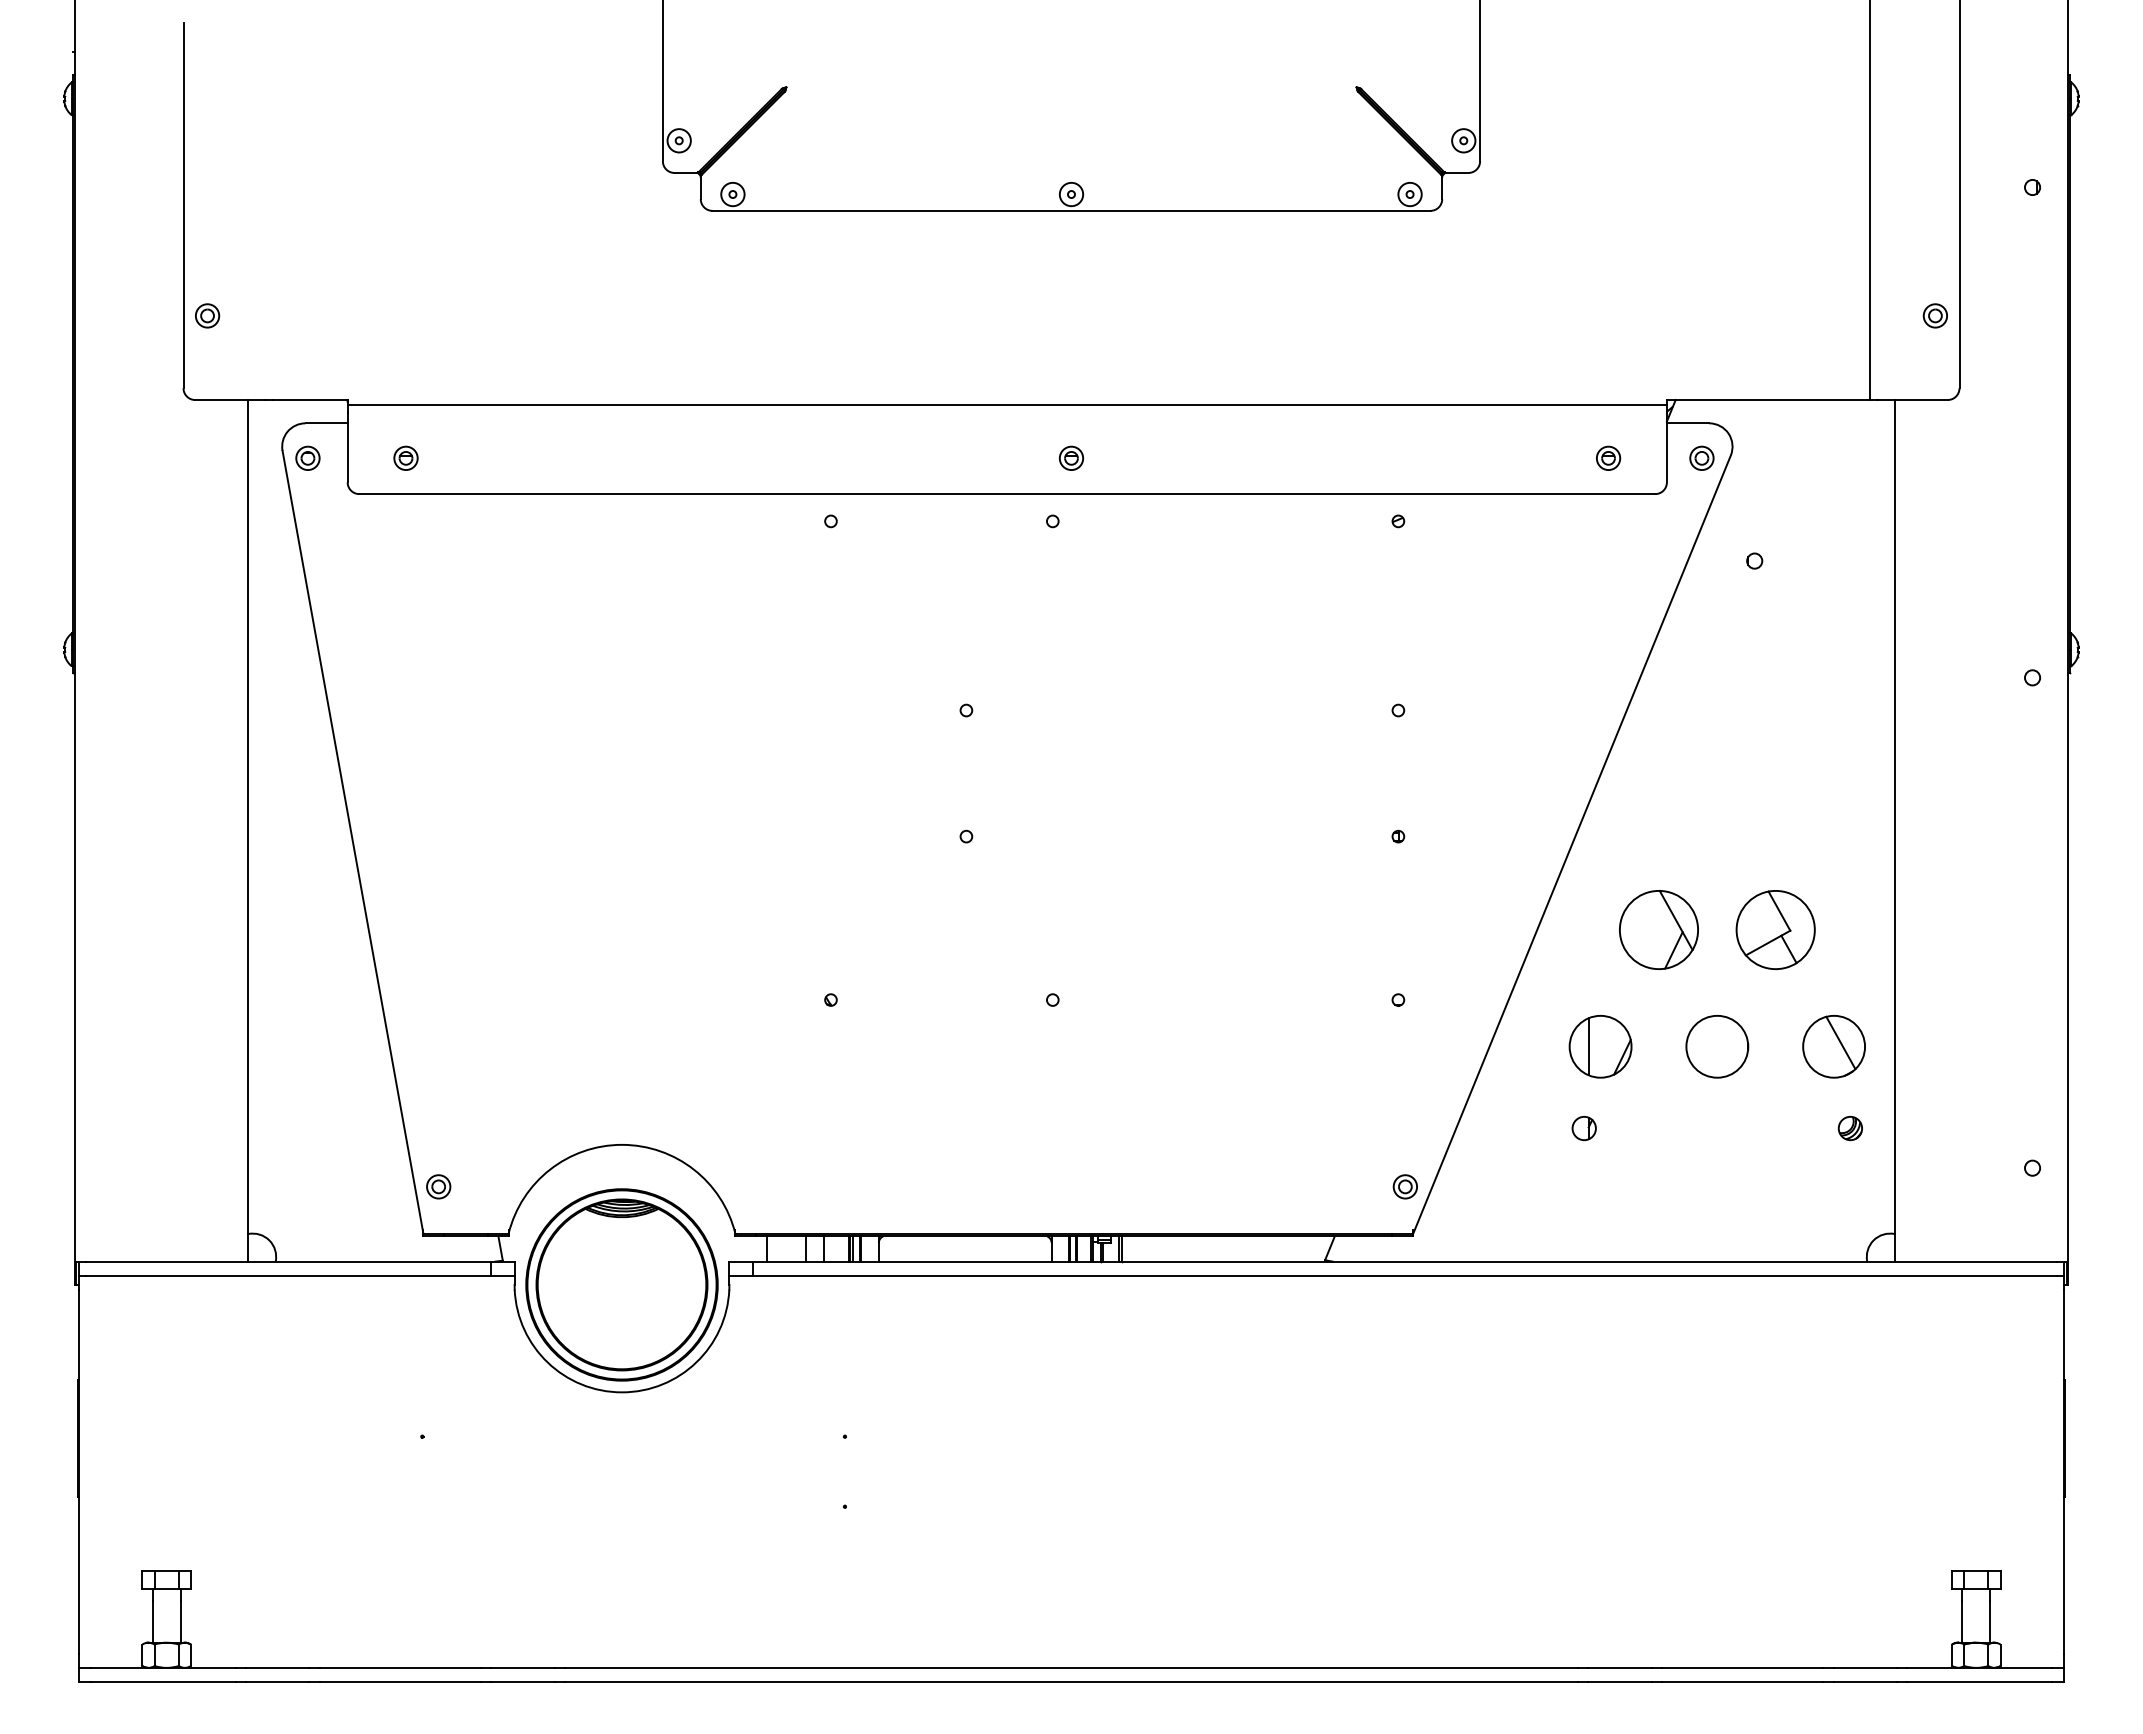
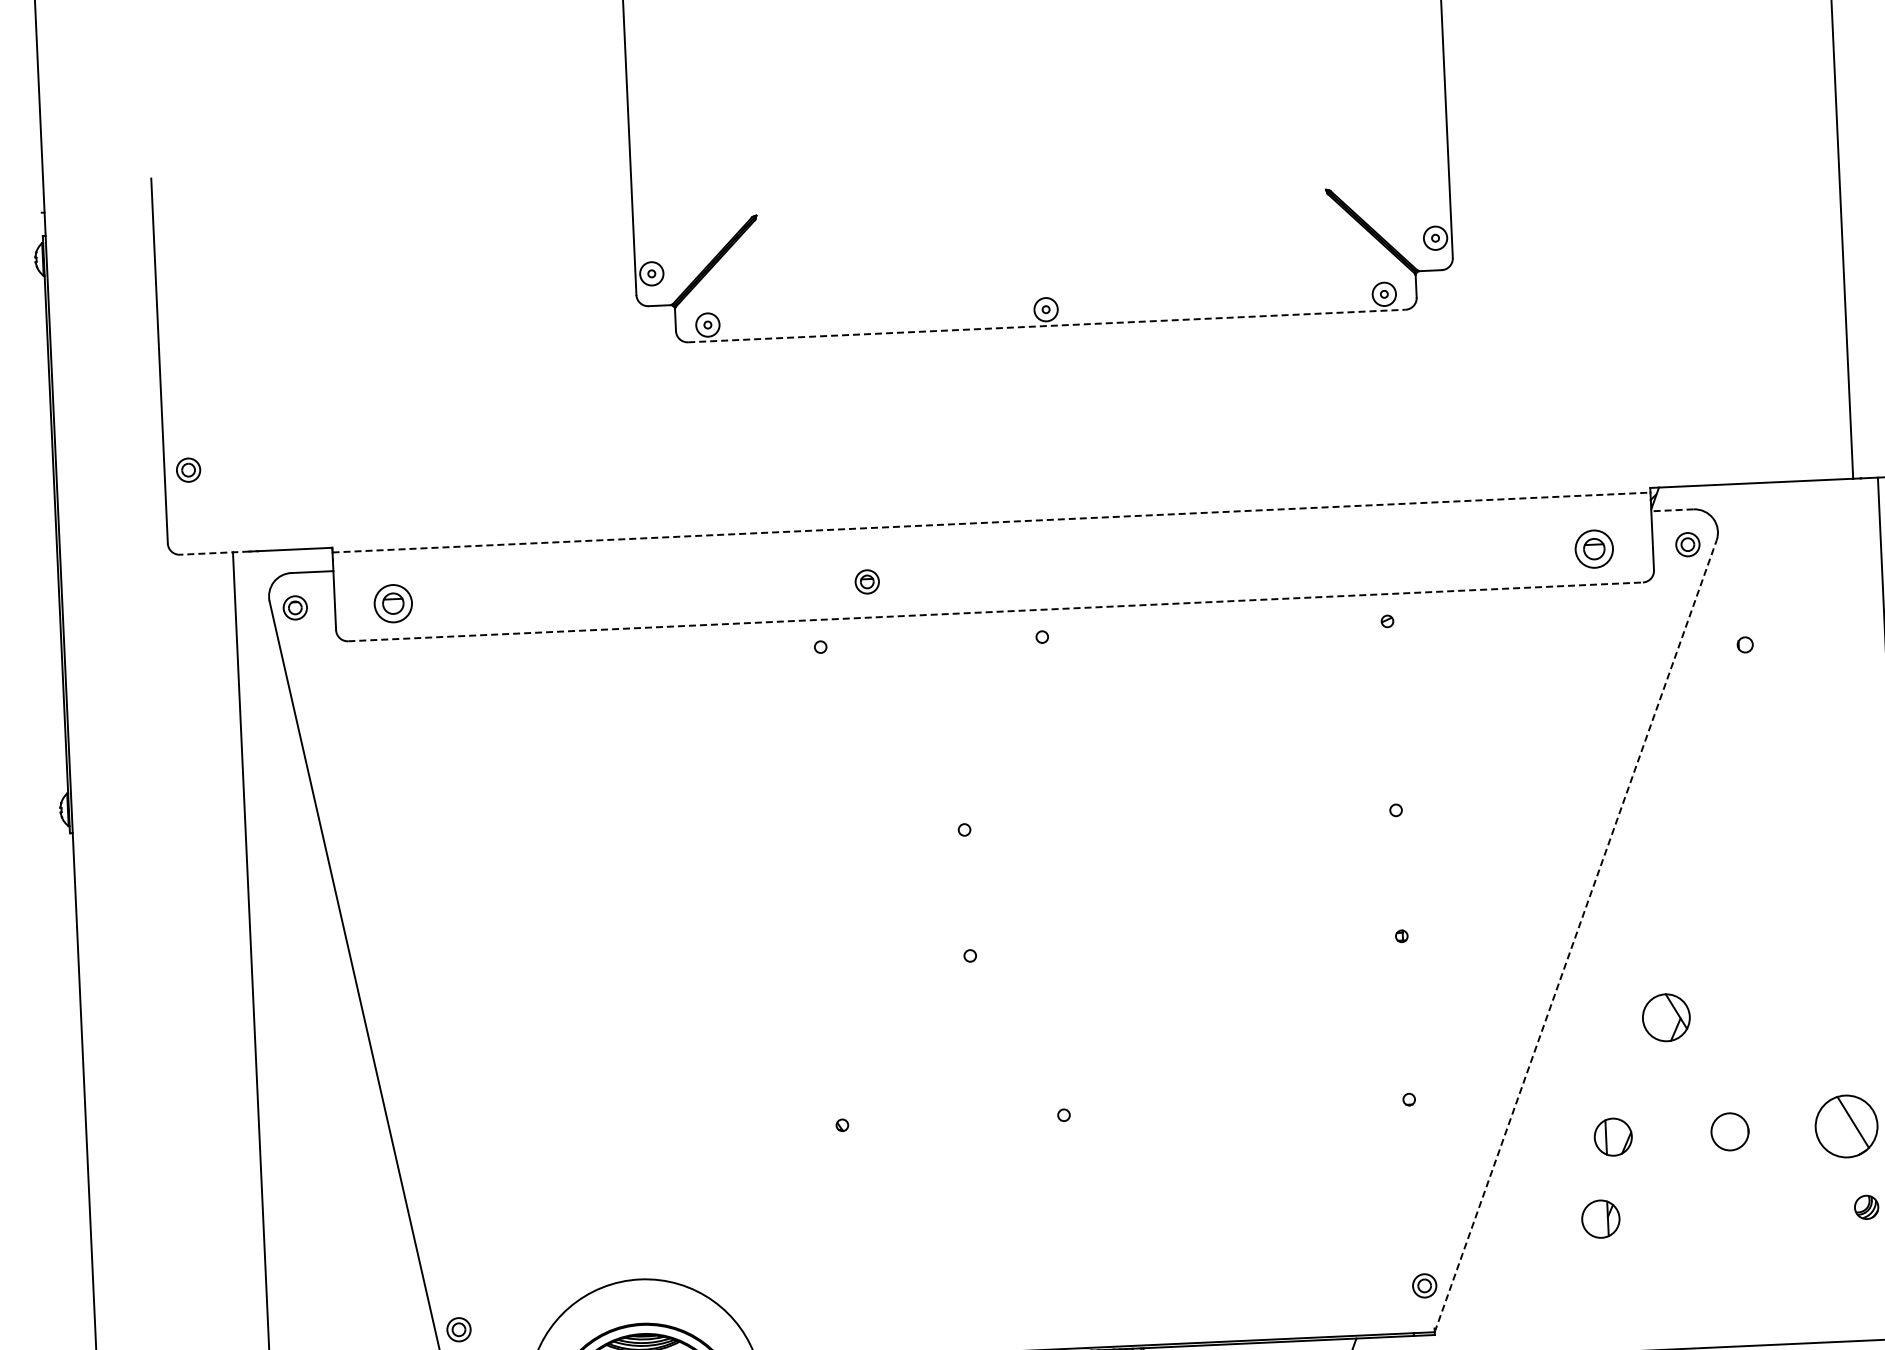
line: (1071, 210) -> (1046, 325), solid -> dashed
line: (229, 400) -> (214, 553), solid -> dashed
line: (1007, 404) -> (991, 522), solid -> dashed
line: (1687, 423) -> (1671, 510), solid -> dashed
part: (405, 457) -> (392, 602), size x1.6
part: (1071, 457) -> (867, 581), moved
part: (1608, 457) -> (1594, 548), size x1.6
line: (1007, 494) -> (995, 612), solid -> dashed
line: (1572, 844) -> (1576, 936), solid -> dashed
part: (1658, 929) -> (1665, 1017), size x0.6
part: (1775, 929) -> (1782, 1012), removed
part: (1600, 1046) -> (1613, 1136), size x0.6
part: (1717, 1046) -> (1730, 1131), size x0.6
part: (1583, 1128) -> (1599, 1219), size x1.6

